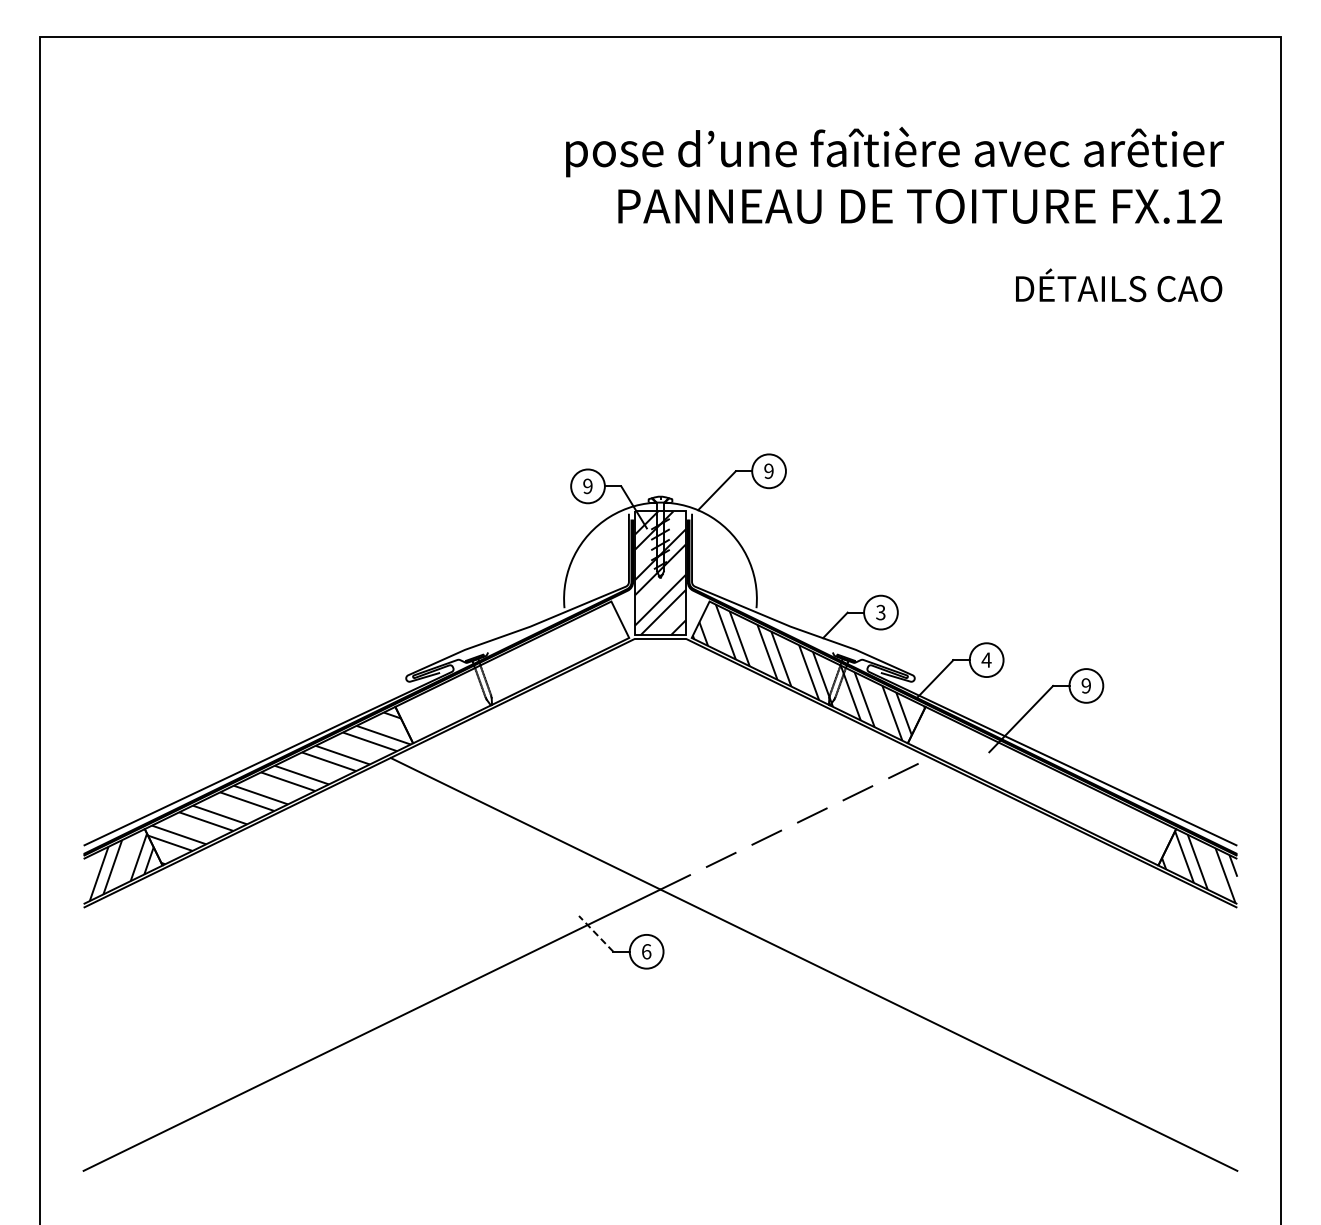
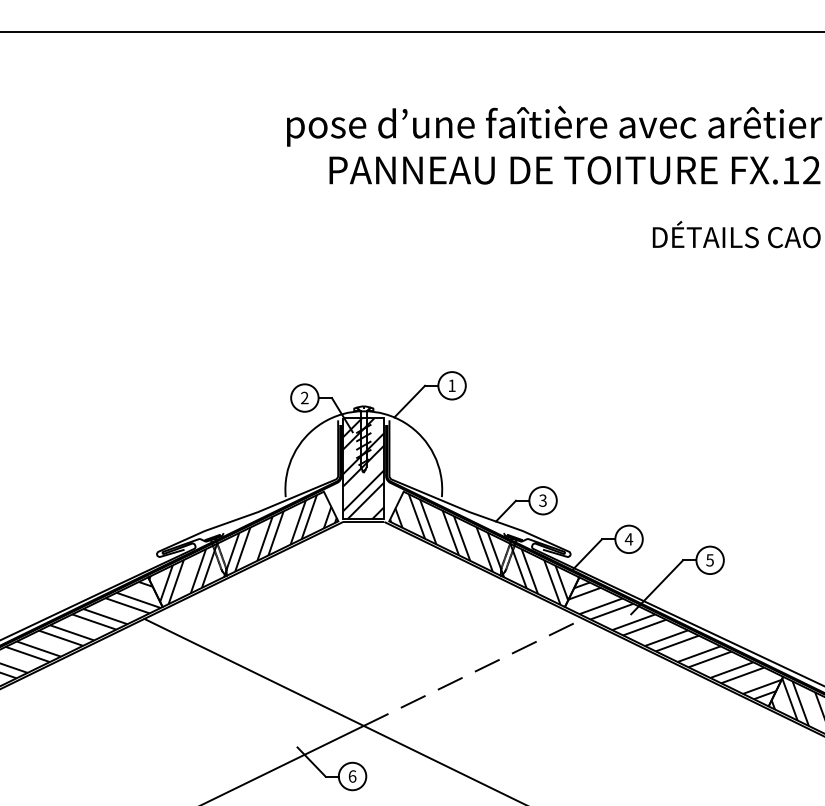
text: (768, 470) -> (451, 385), 9 -> 1
text: (587, 486) -> (304, 398), 9 -> 2
hatch: (511, 672) -> (242, 549), added
text: (1085, 685) -> (709, 559), 9 -> 5
hatch: (1043, 784) -> (675, 640), added
line: (596, 933) -> (311, 761), dashed -> solid

